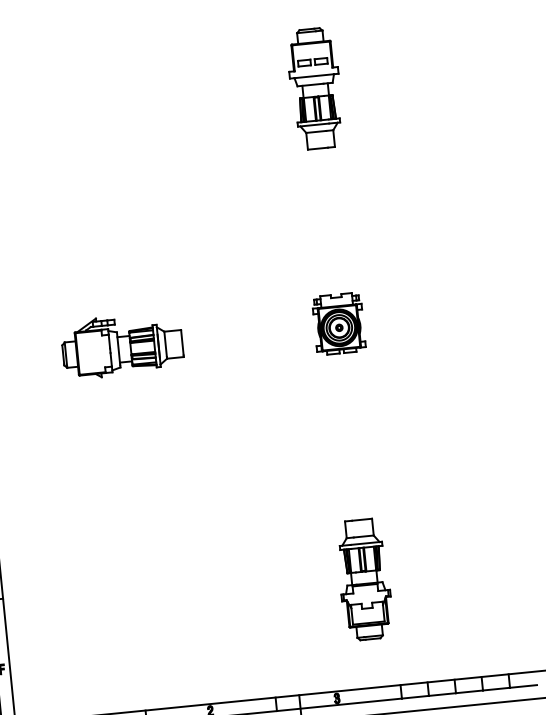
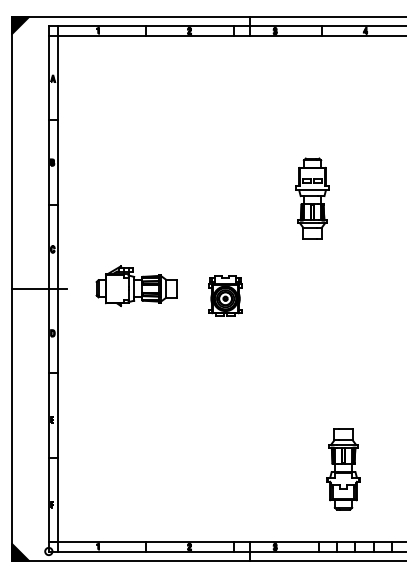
part: (315, 88) -> (312, 198), moved
part: (338, 323) -> (225, 295), moved
part: (121, 344) -> (136, 285), moved
part: (364, 580) -> (343, 469), moved

